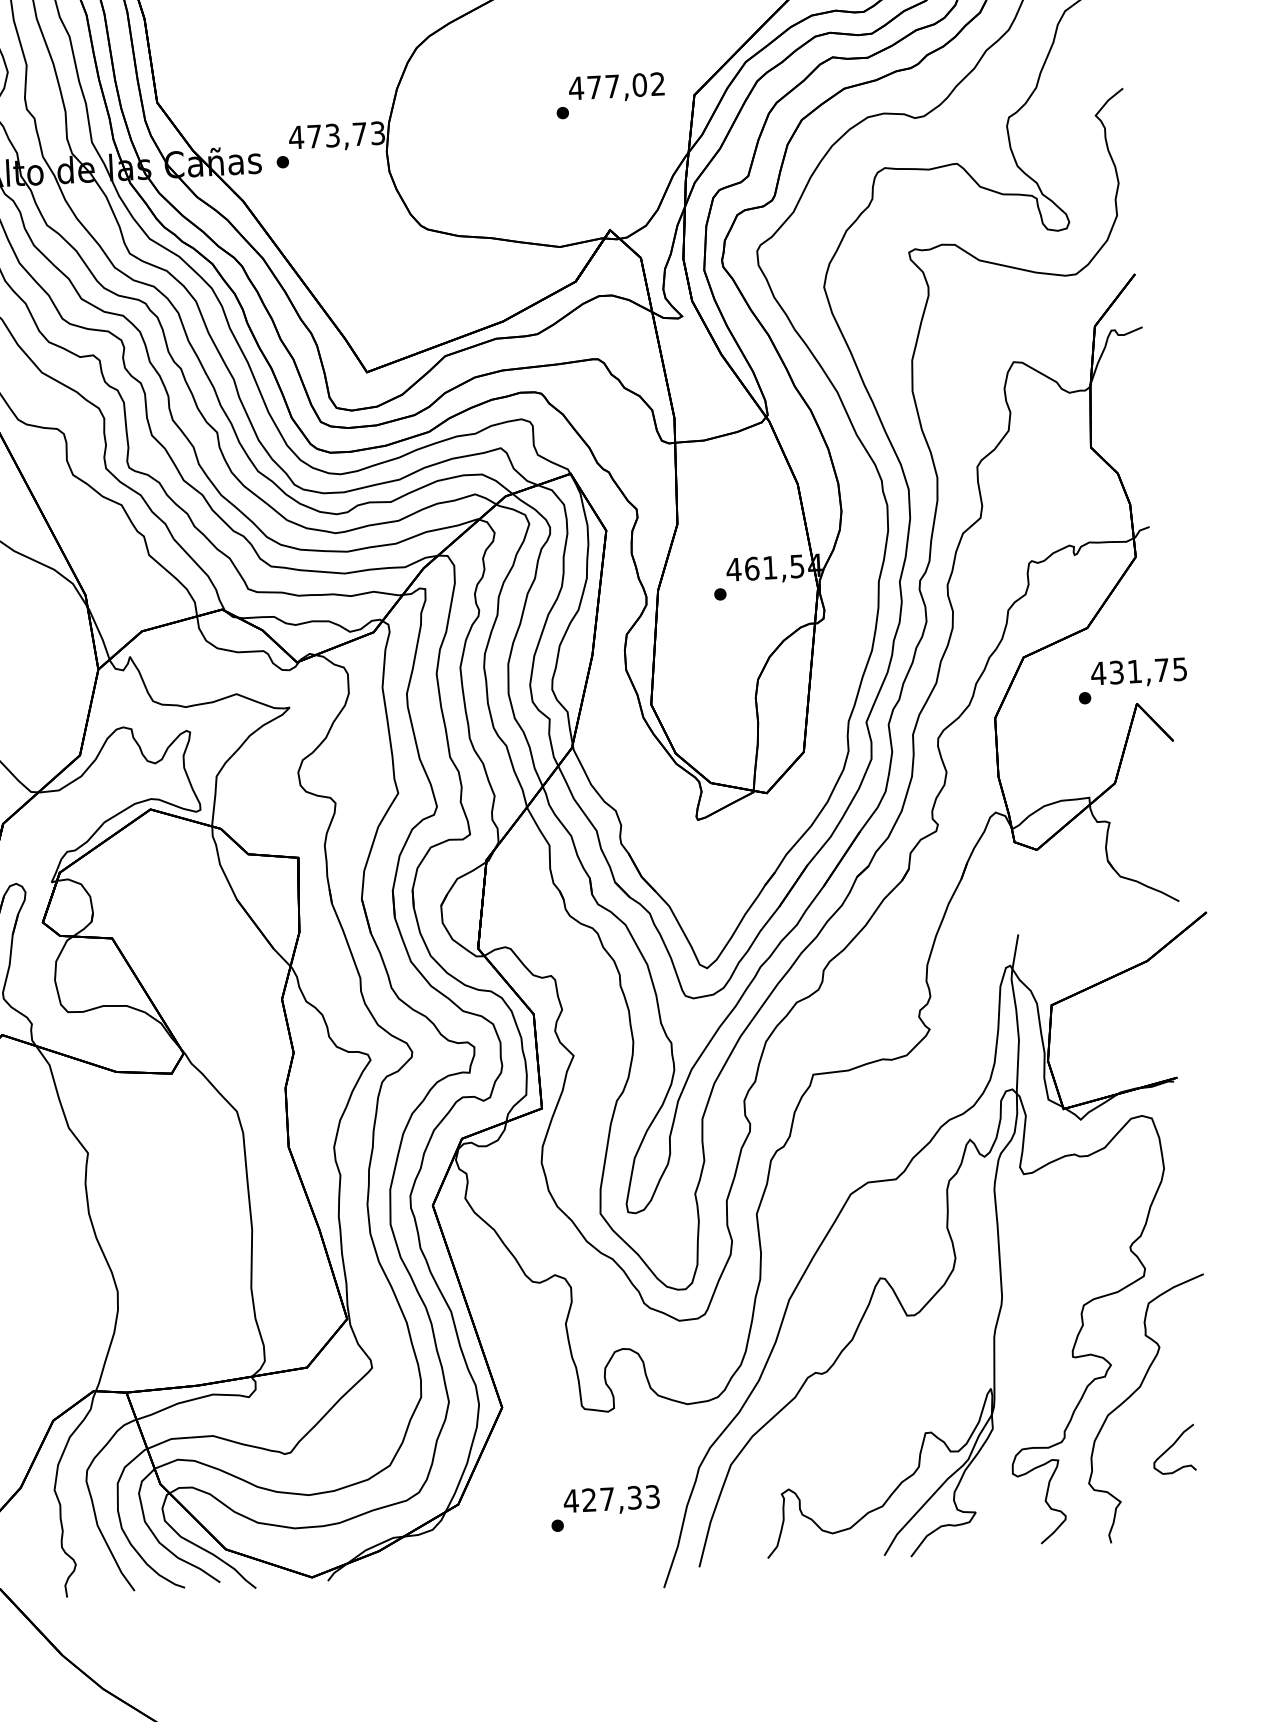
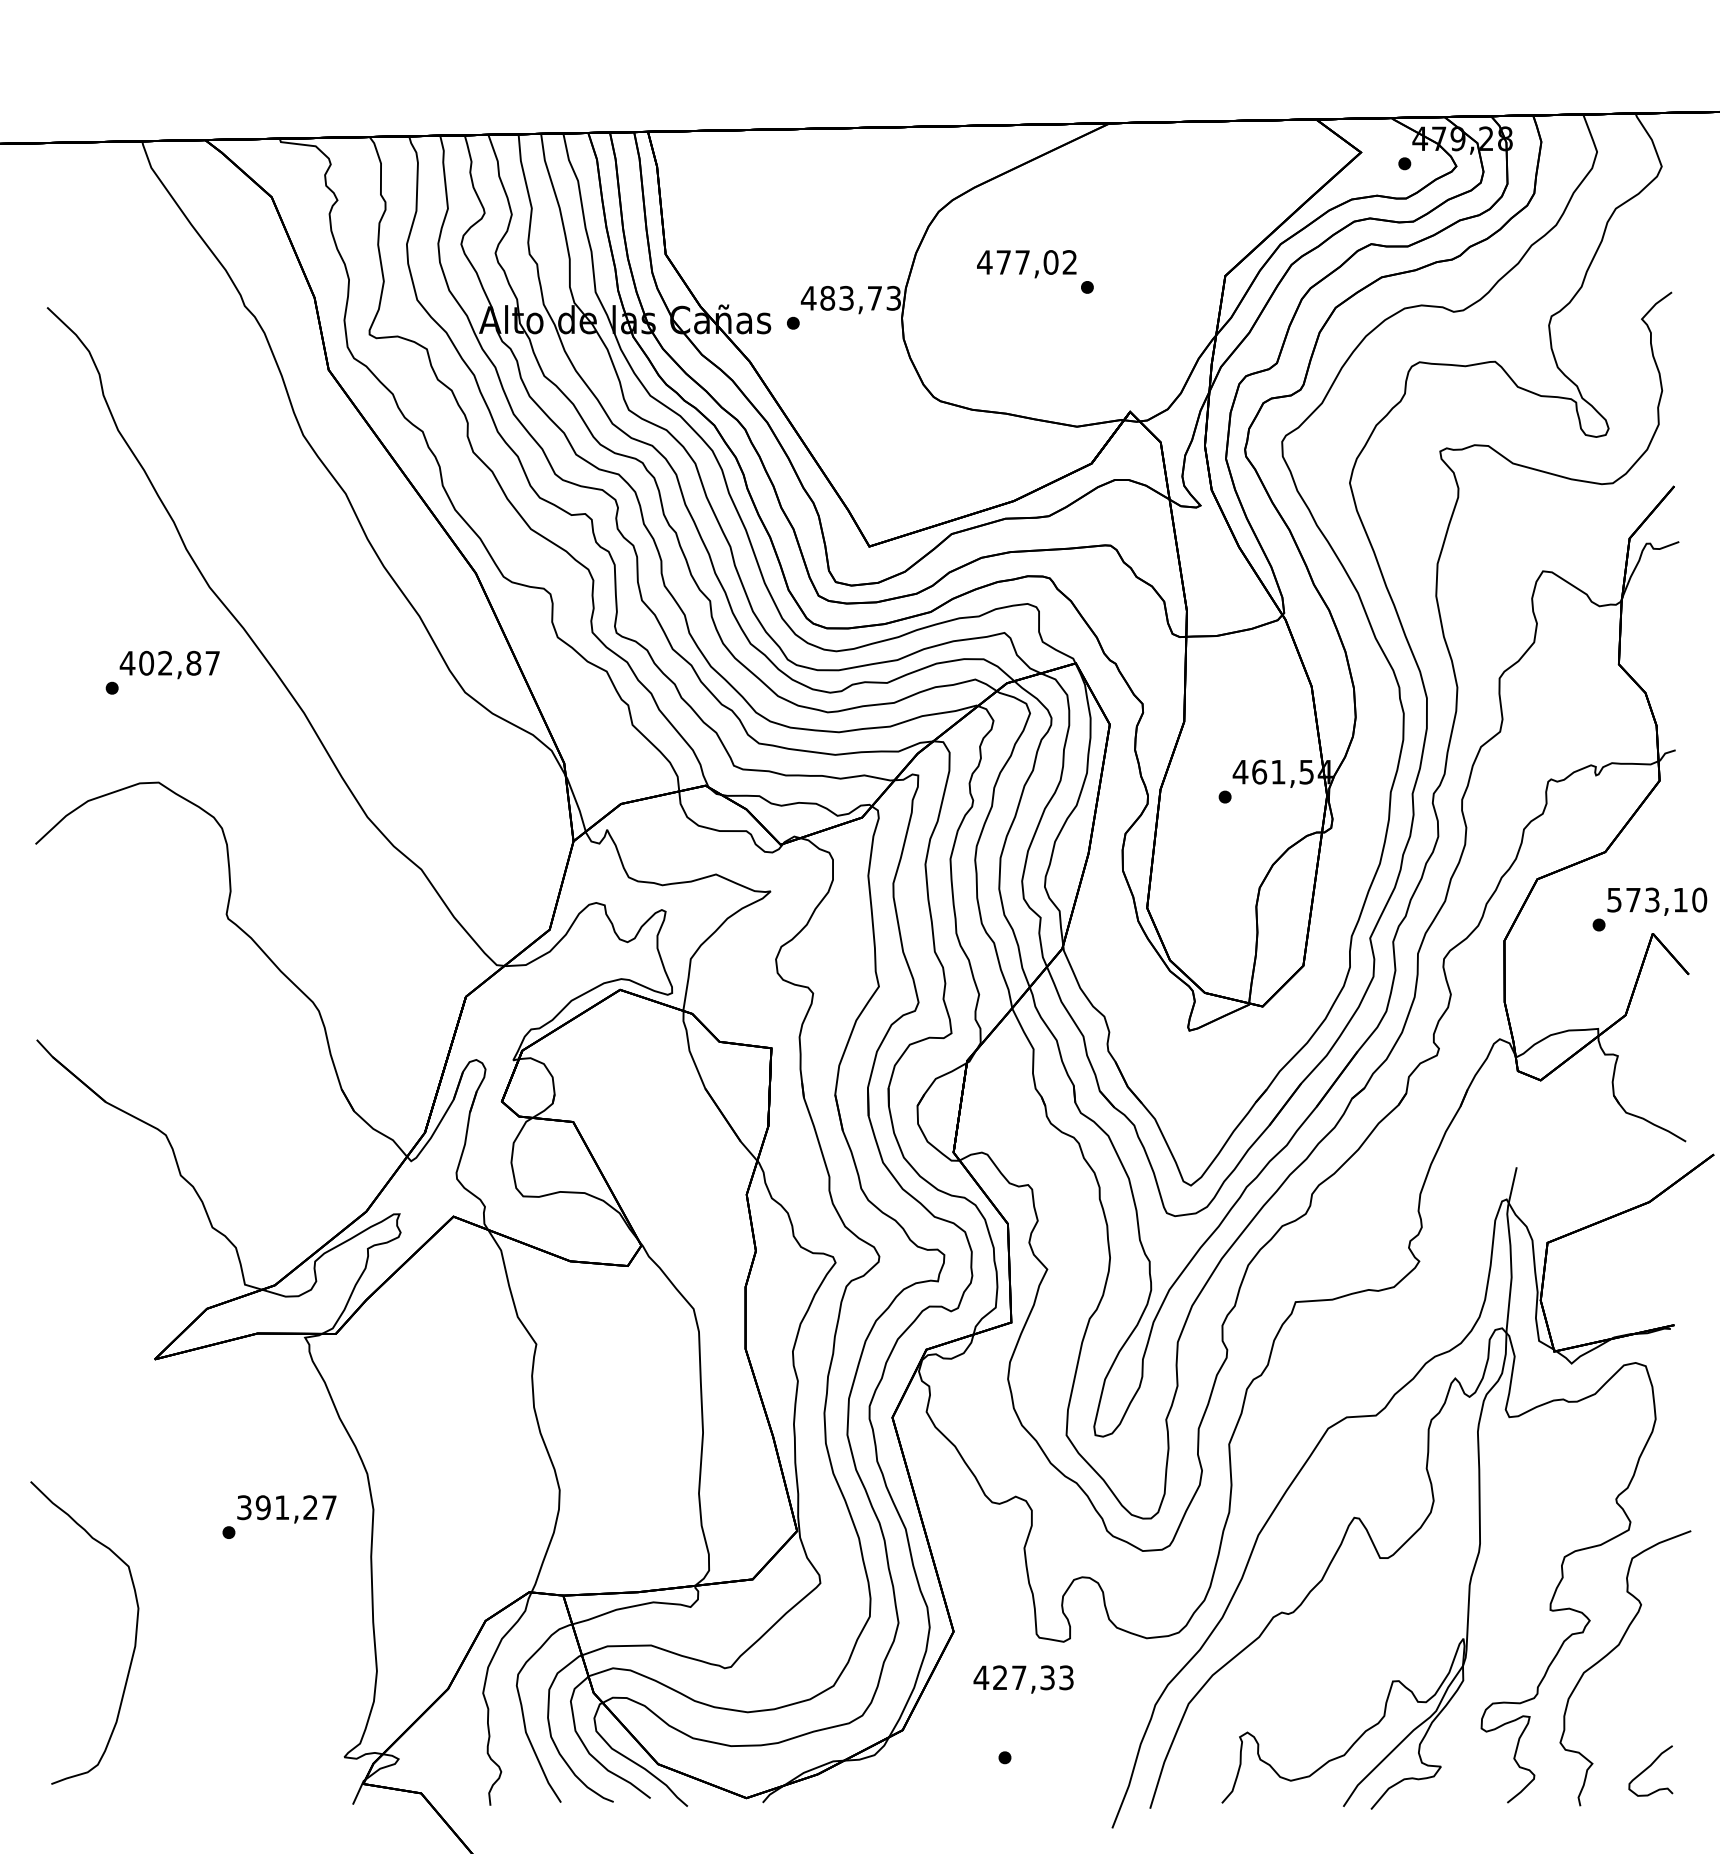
text: (616, 88) -> (1026, 264), moved
text: (314, 135) -> (827, 297), 473,73 -> 483,73
text: (1138, 670) -> (1656, 899), 431,75 -> 573,10
curve: (1171, 1447) -> (1648, 1768), moved
text: (611, 1500) -> (1023, 1679), moved

